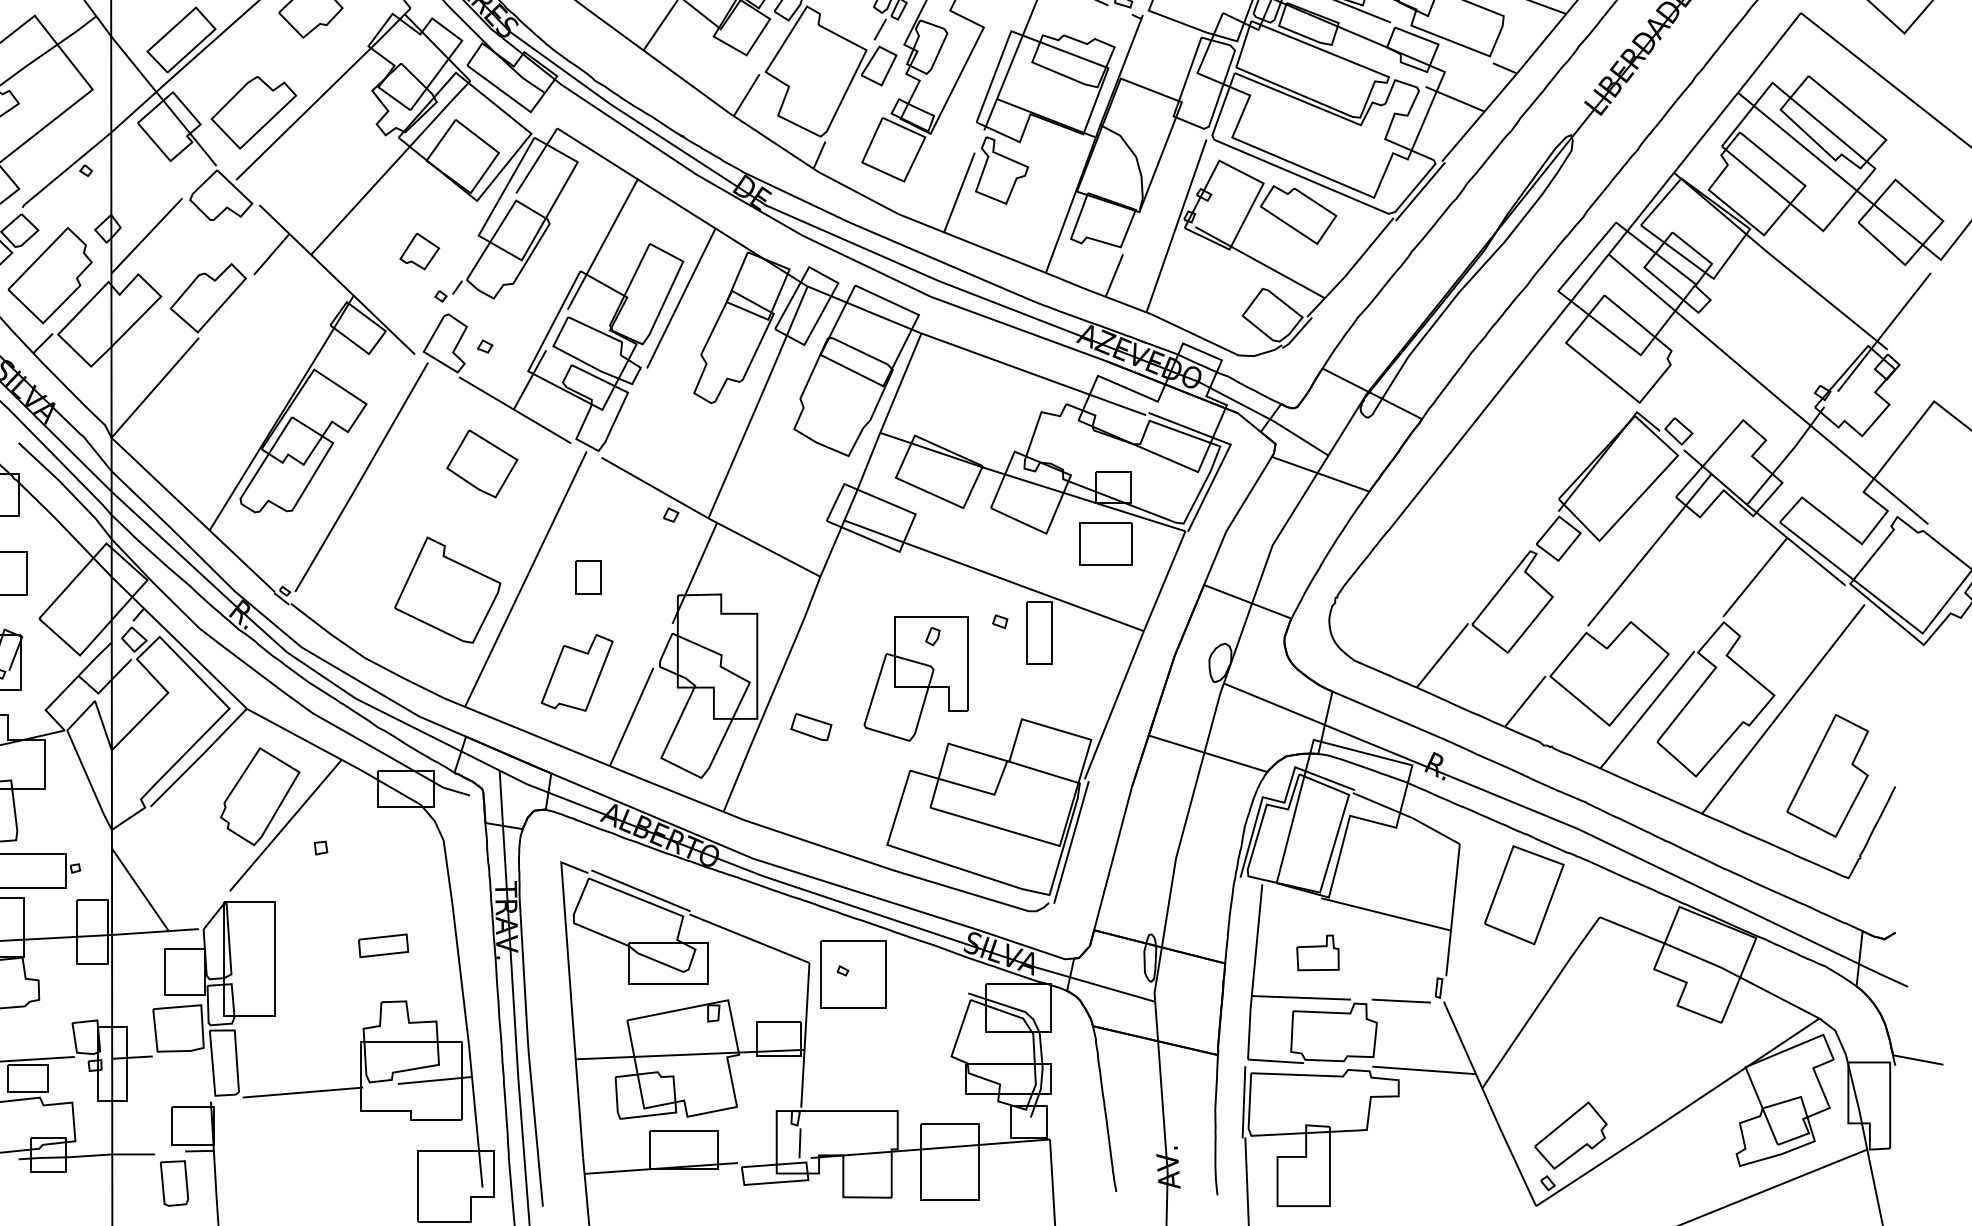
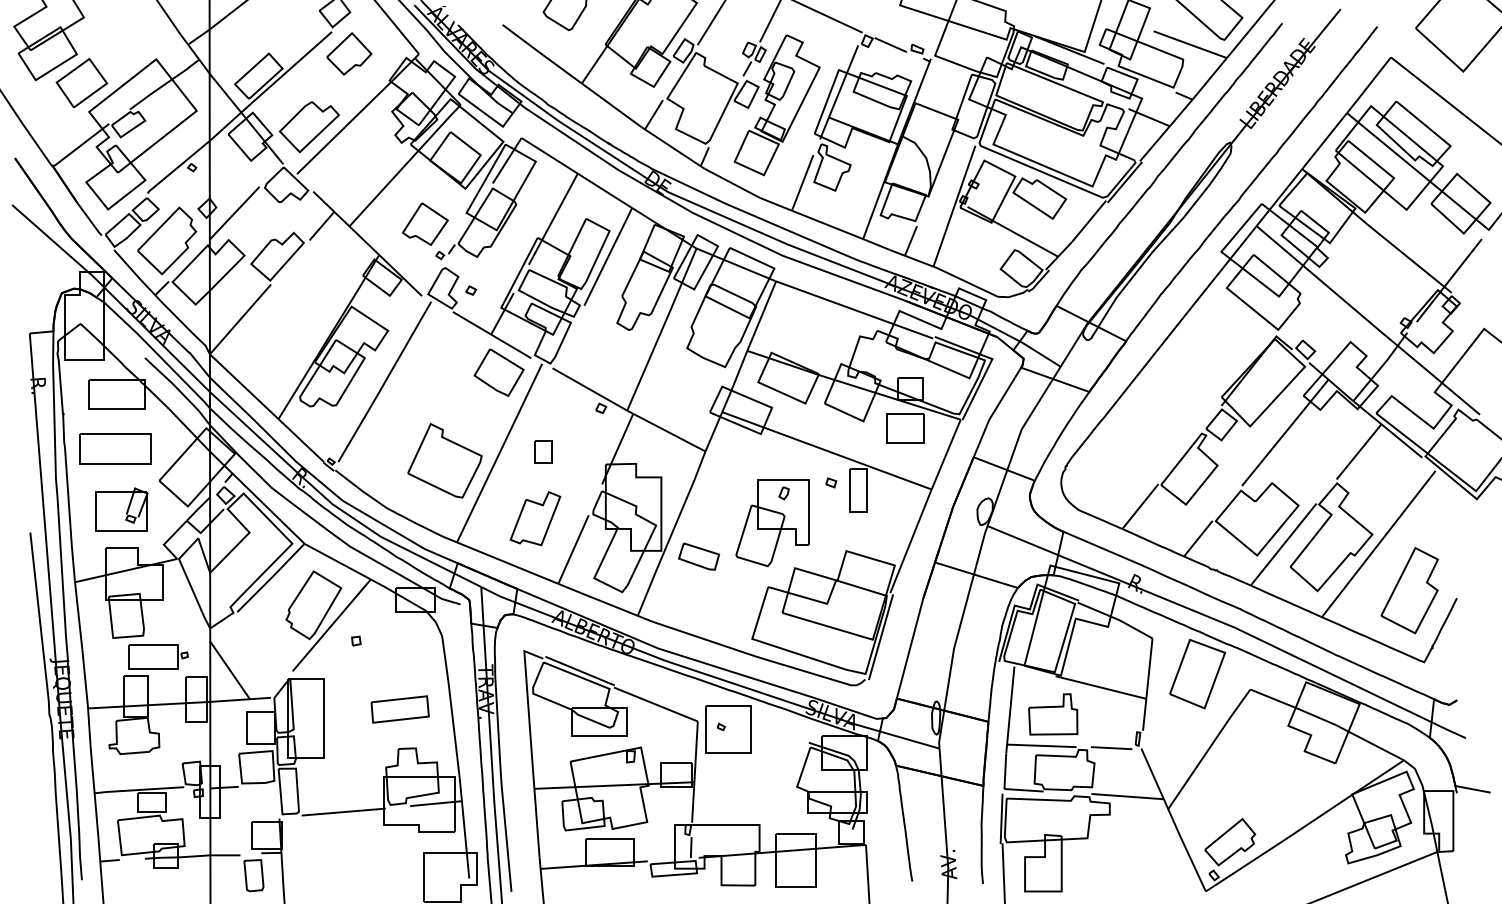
part: (419, 250) -> (425, 223), size x1.67
part: (481, 463) -> (498, 372), moved
part: (811, 726) -> (699, 556), size x1.43
part: (382, 945) -> (399, 709), size x1.67
part: (1318, 952) -> (1053, 714), size x1.67

